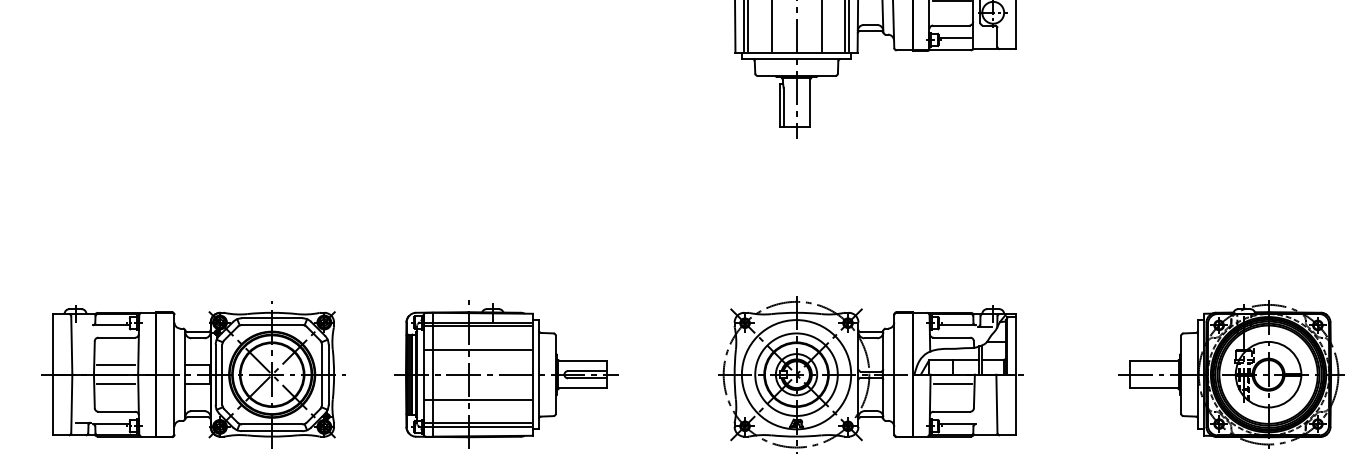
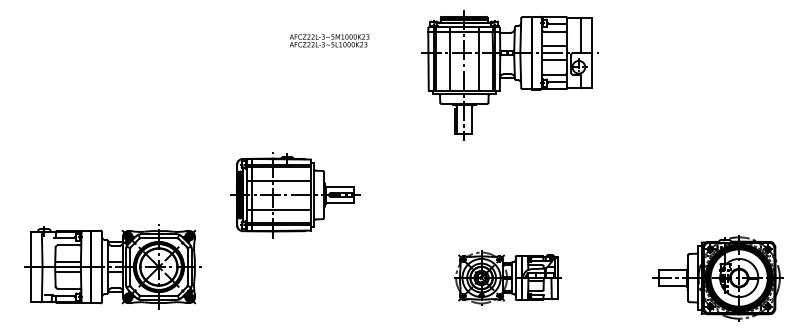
part: (192, 373) -> (112, 266), moved
part: (870, 373) -> (507, 277), size x0.6
part: (506, 375) -> (295, 195), moved

